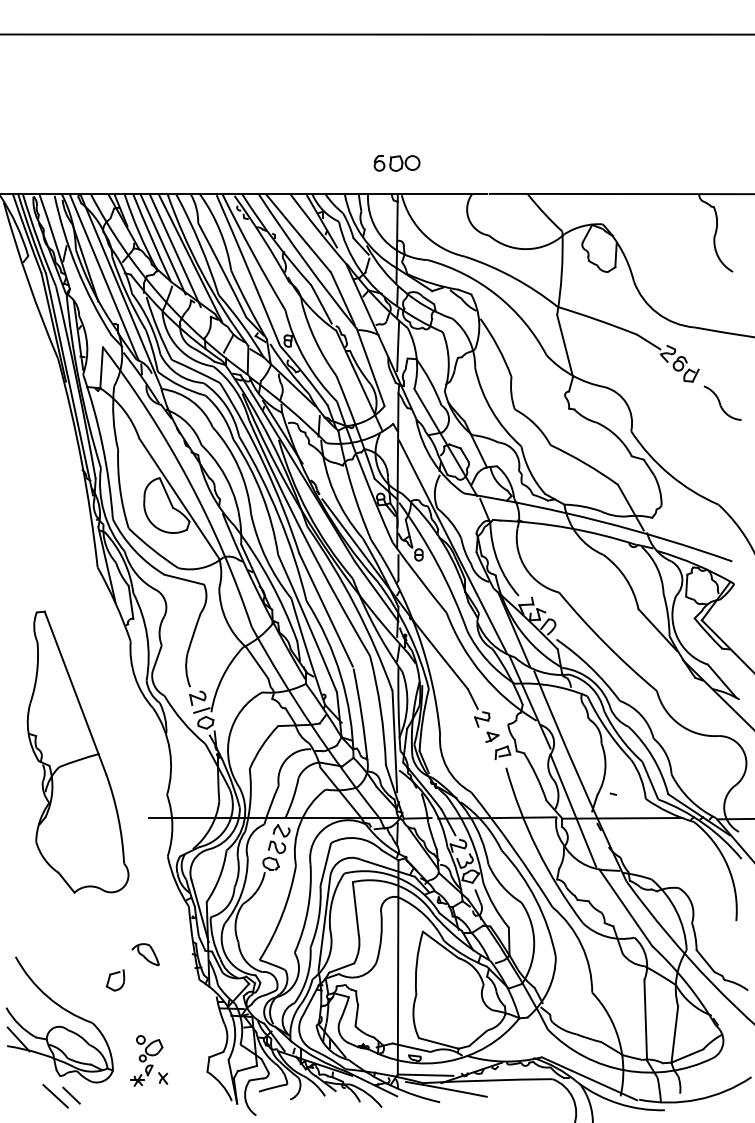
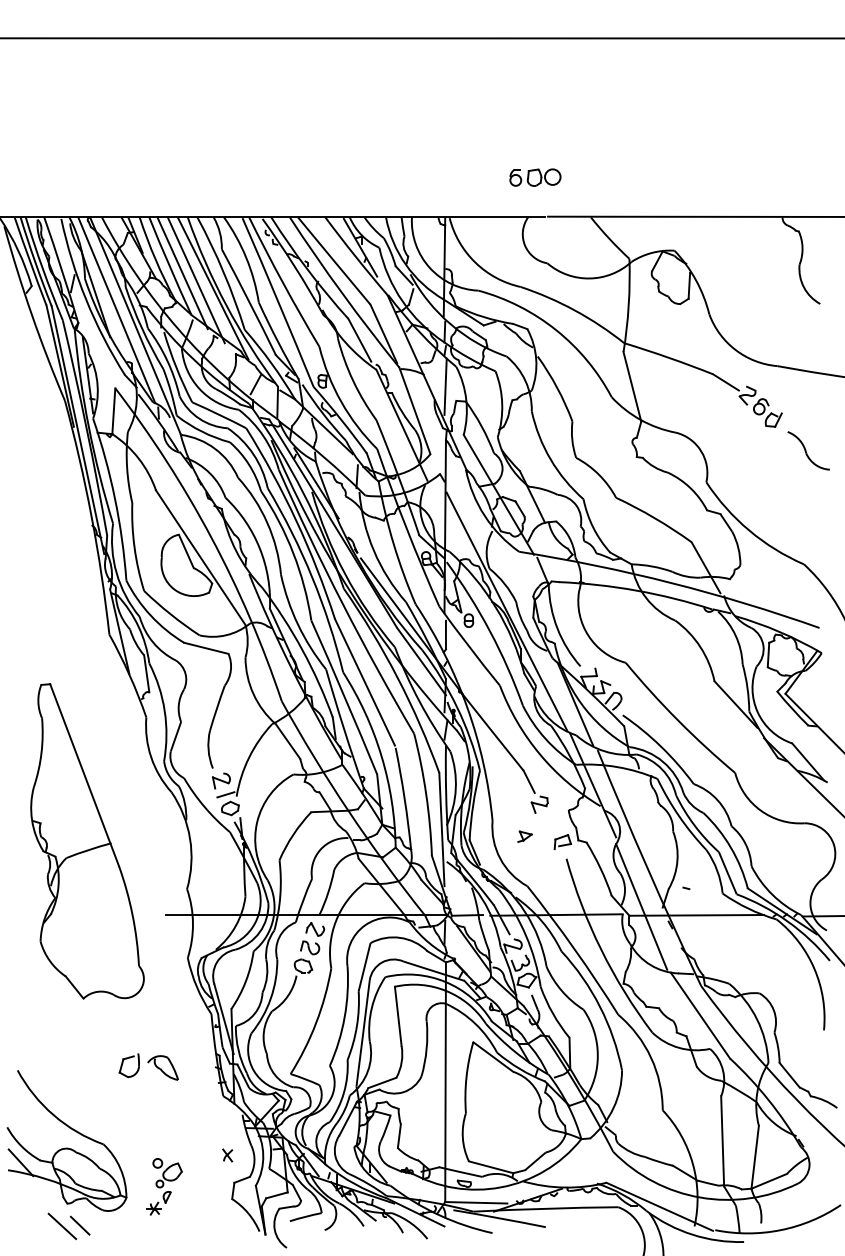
part: (397, 163) -> (535, 177), moved
part: (491, 737) -> (524, 836), moved
part: (114, 980) -> (128, 1065), moved
part: (163, 1078) -> (227, 1155), moved

